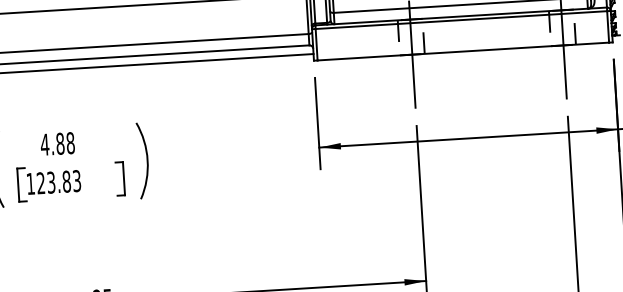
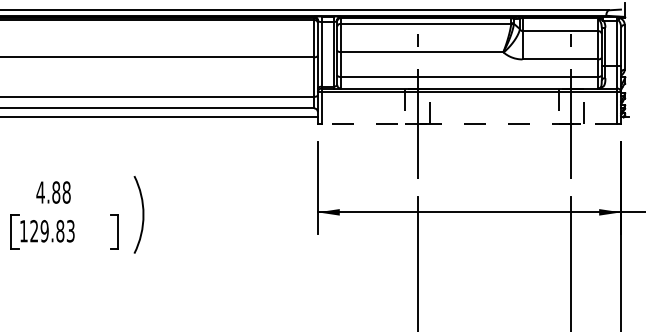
line: (463, 51) -> (469, 124), solid -> dashed
text: (51, 182) -> (44, 231), 123.83 -> 129.83

